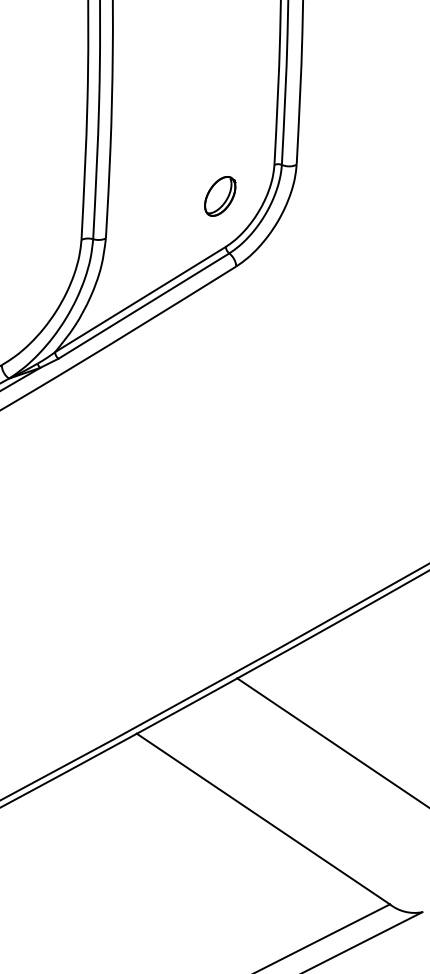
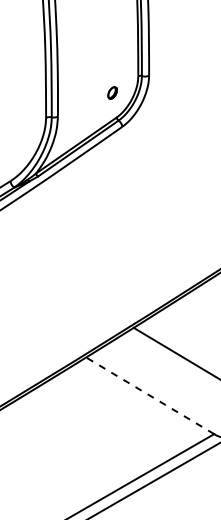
part: (219, 195) -> (112, 92), size x0.6
line: (264, 818) -> (150, 395), solid -> dashed

